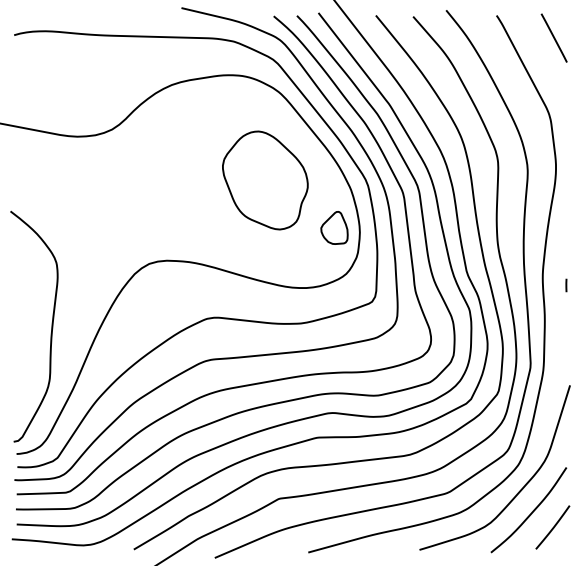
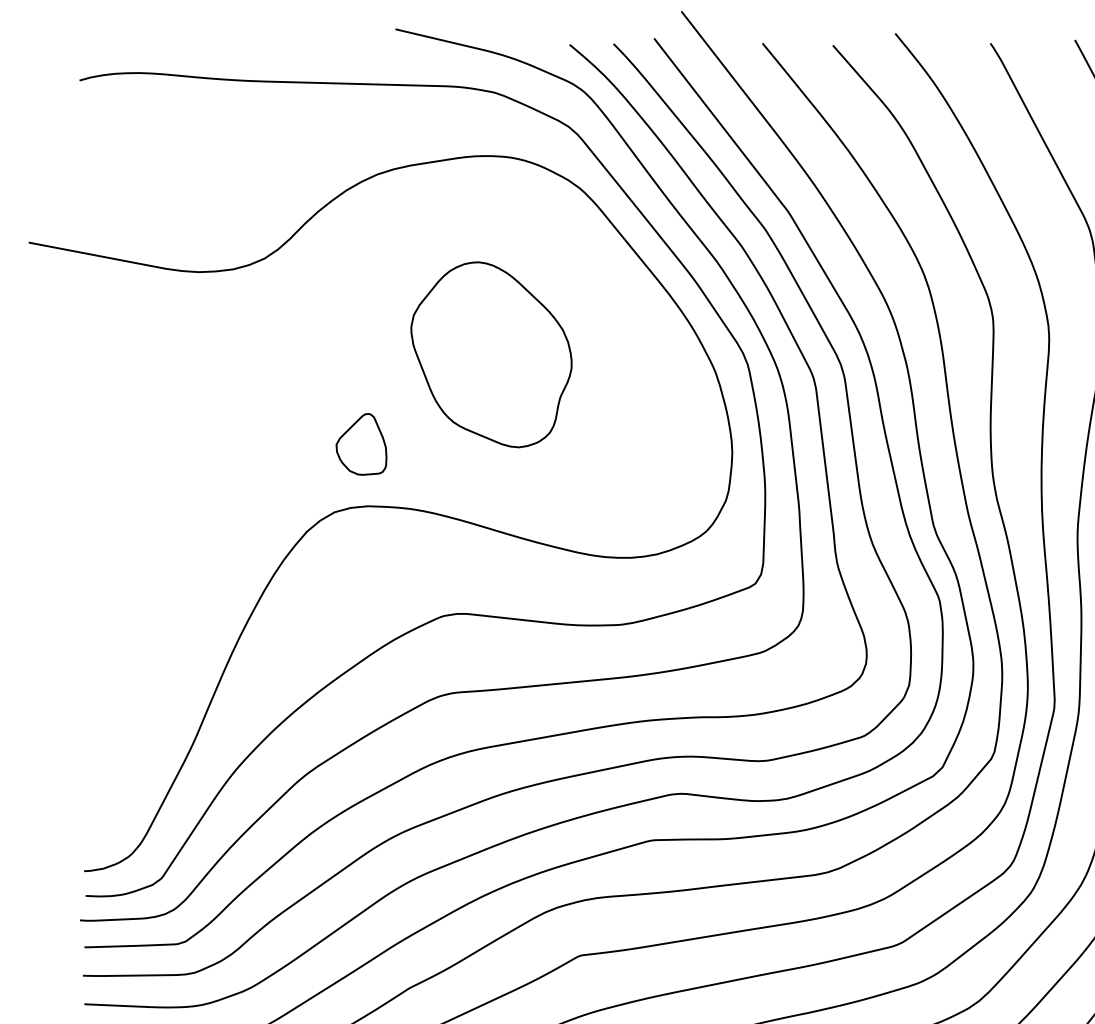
part: (265, 180) -> (491, 354), moved
part: (334, 227) -> (361, 443), moved
curve: (51, 326) -> (150, 630), removed

